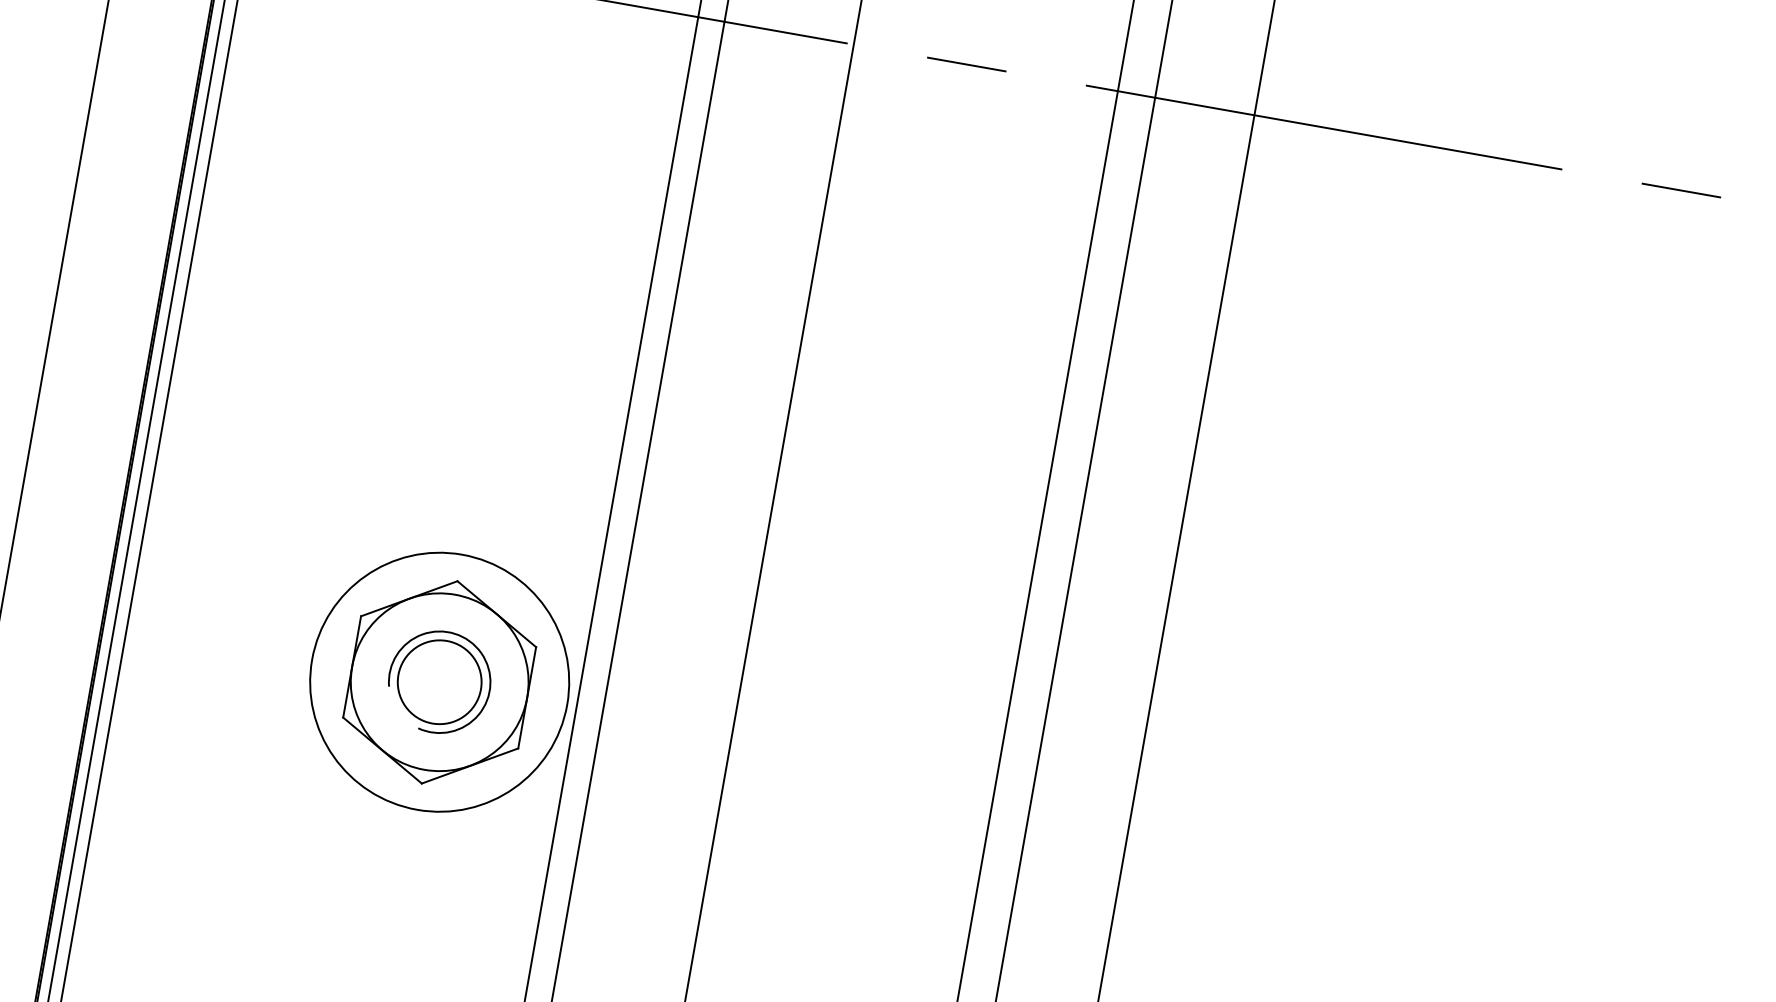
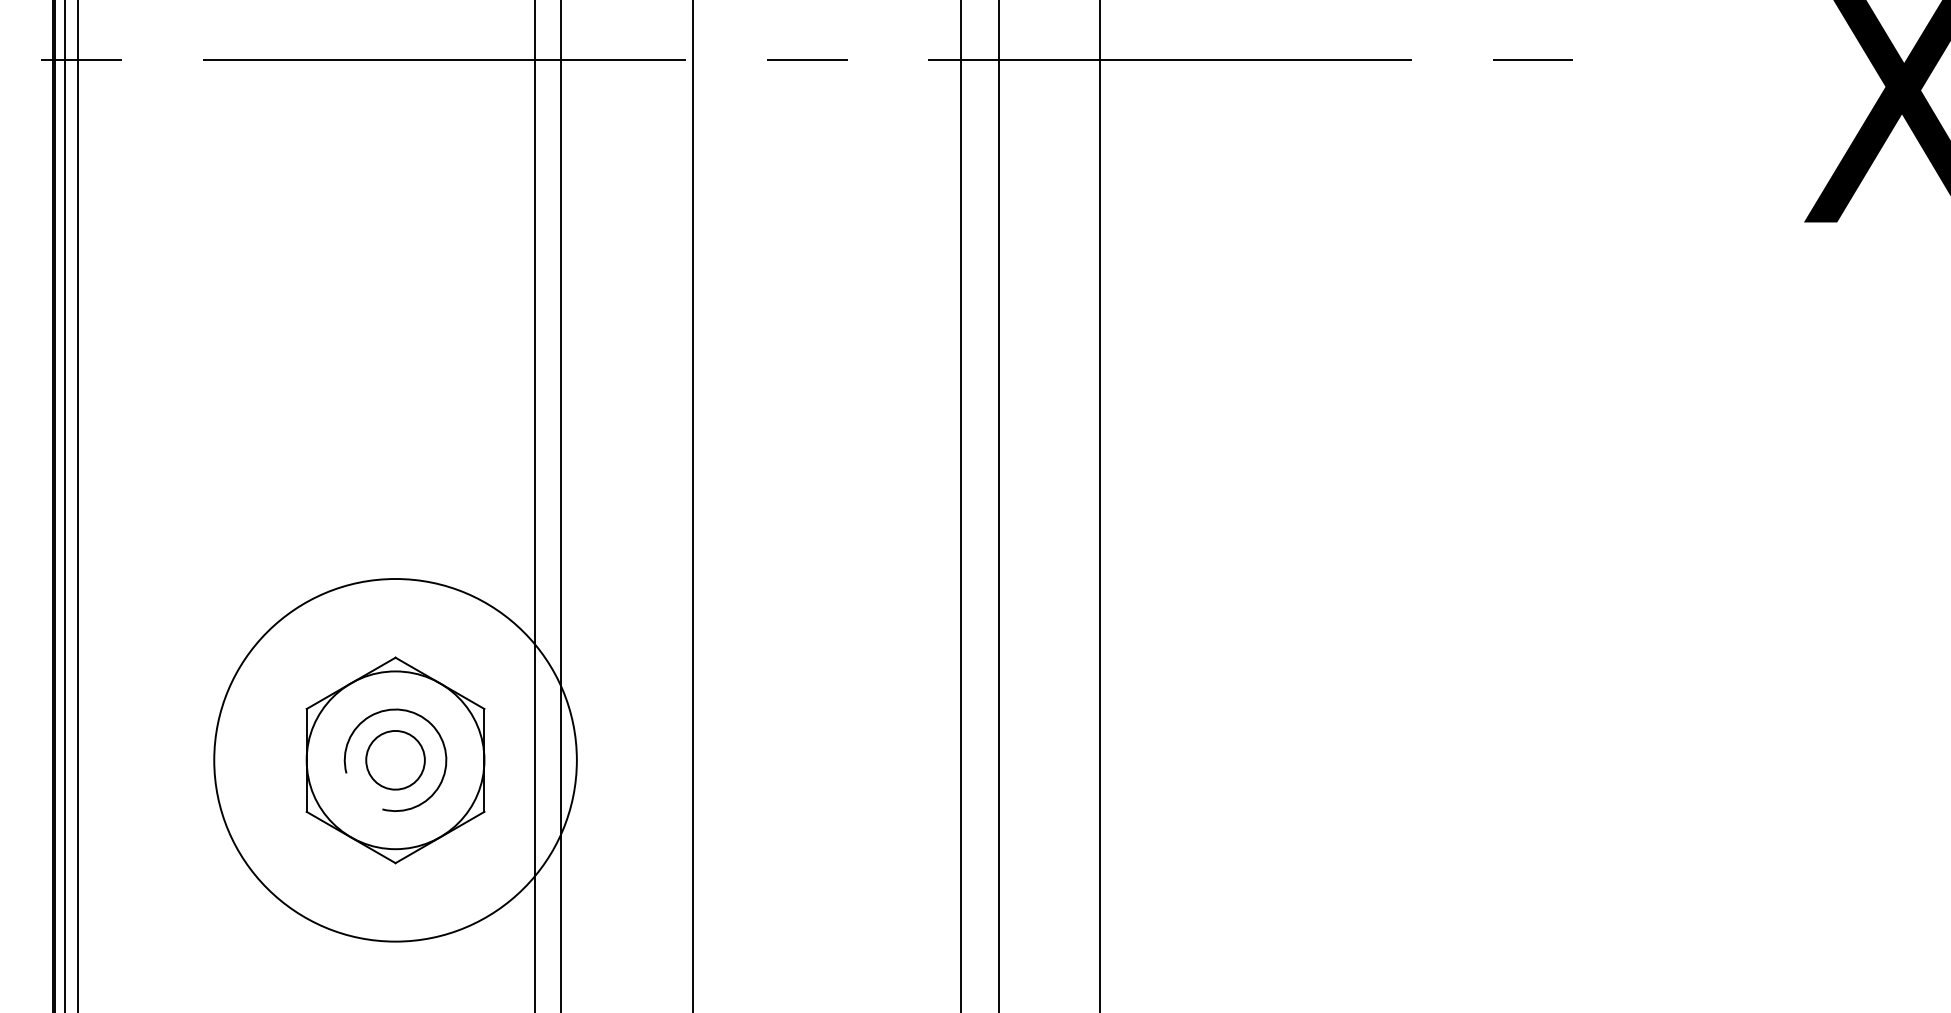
circle: (439, 681) -> (395, 759), size x1.4
circle: (439, 682) -> (395, 760), size x0.7

